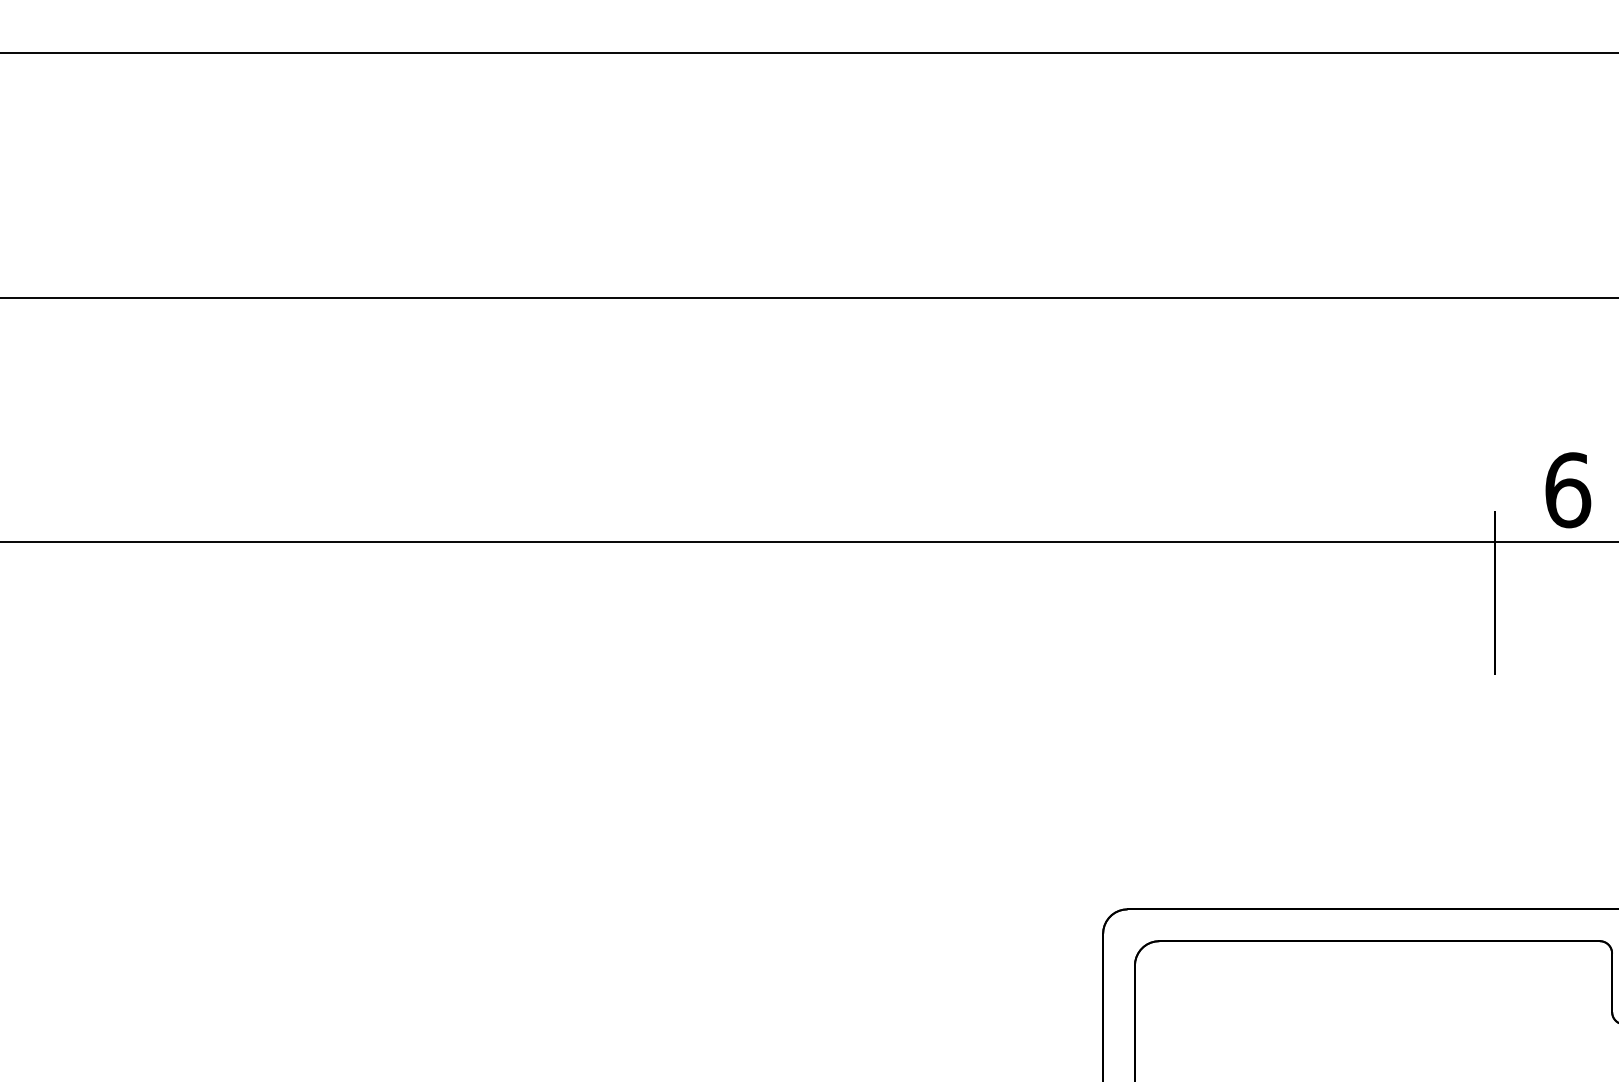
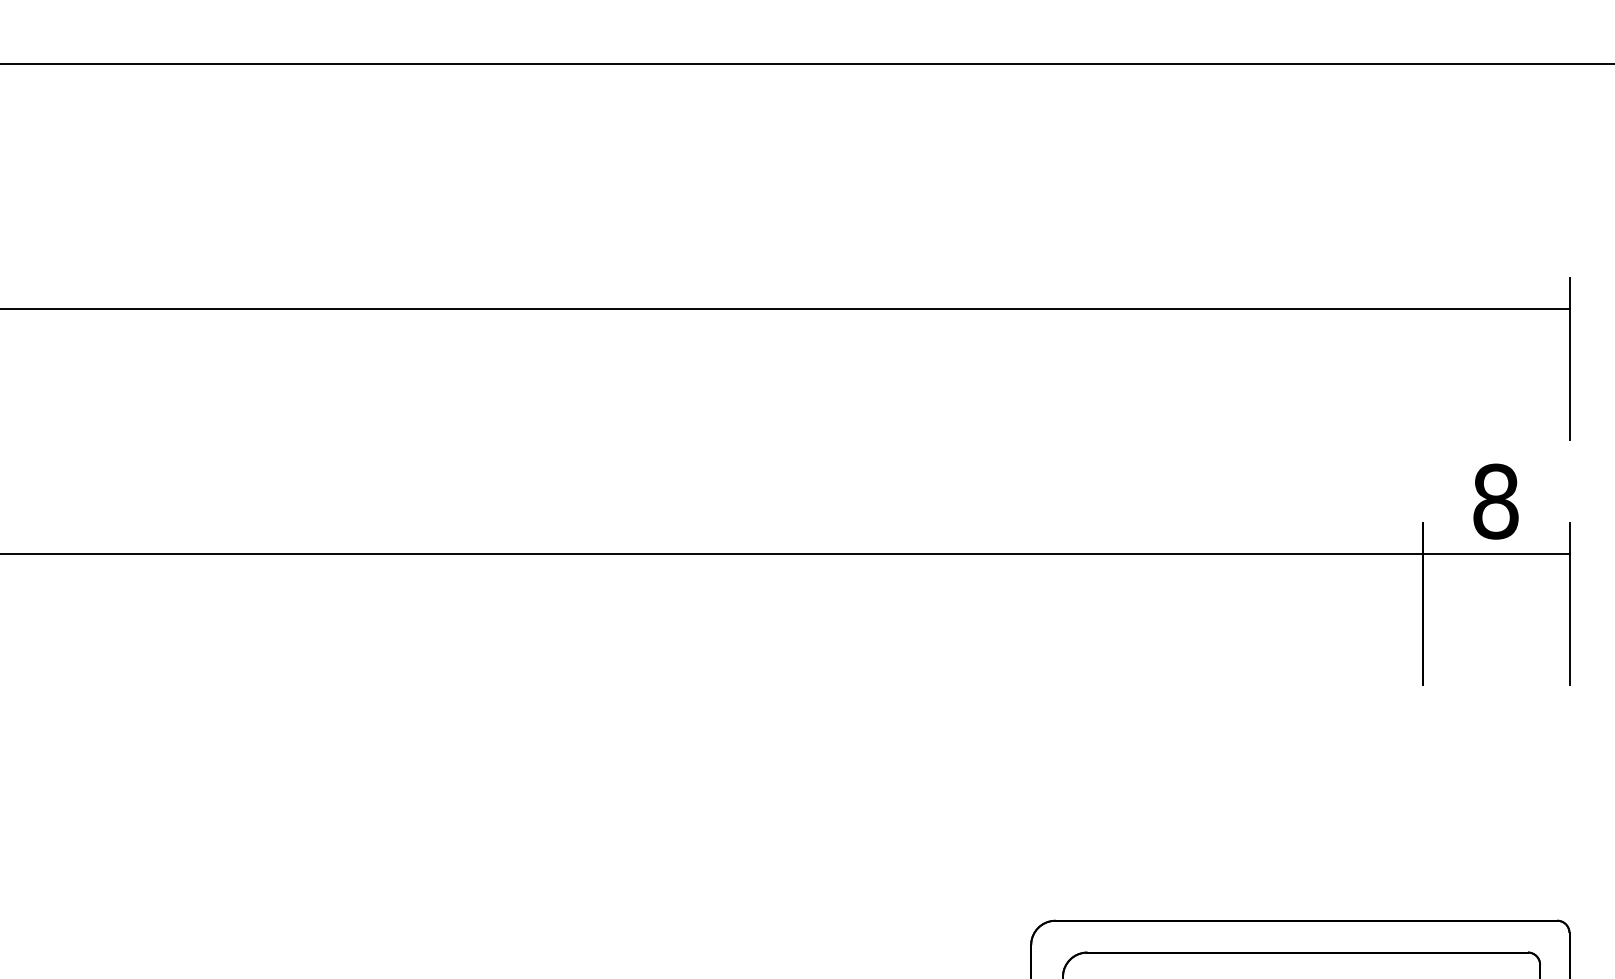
text: (1568, 490) -> (1496, 501), 6 -> 8

